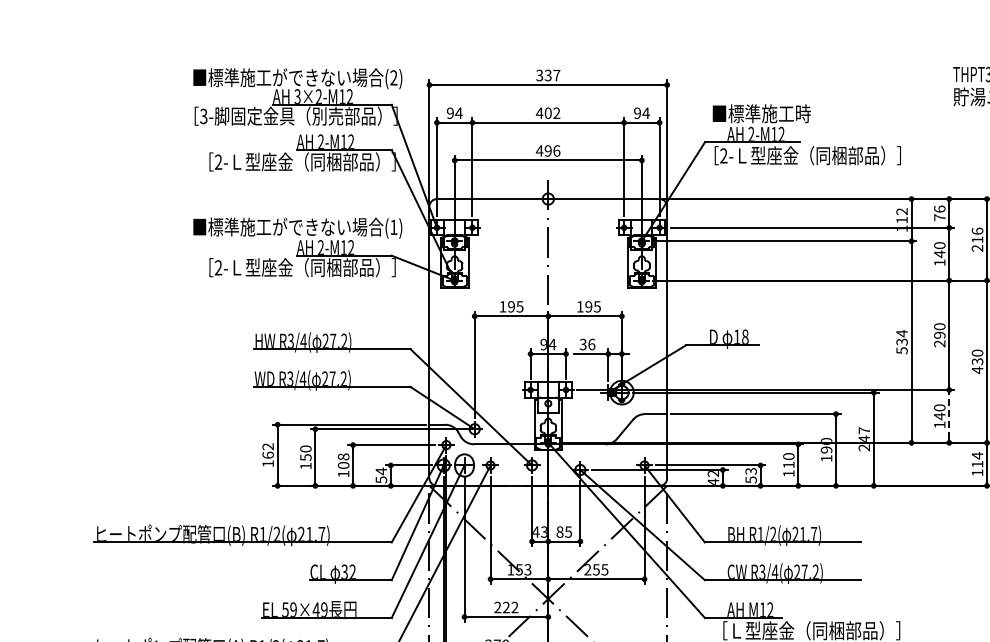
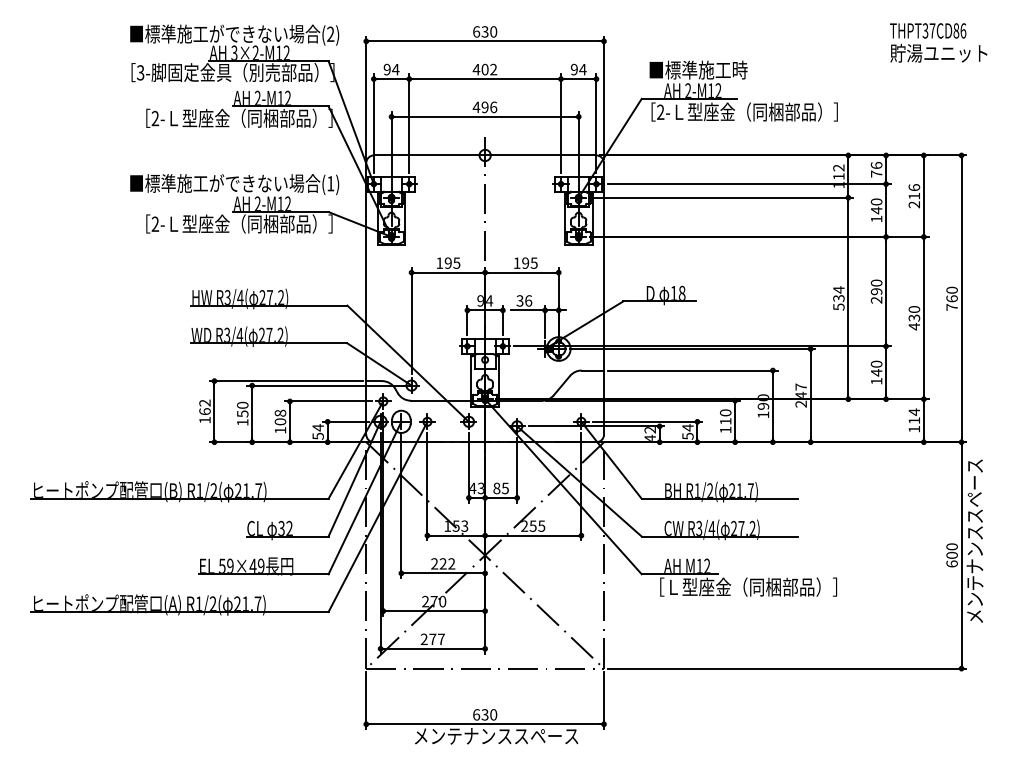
text: (548, 75) -> (485, 31), 337 -> 630
line: (949, 416) -> (886, 372), dashed -> solid
text: (750, 471) -> (687, 427), 53 -> 54

